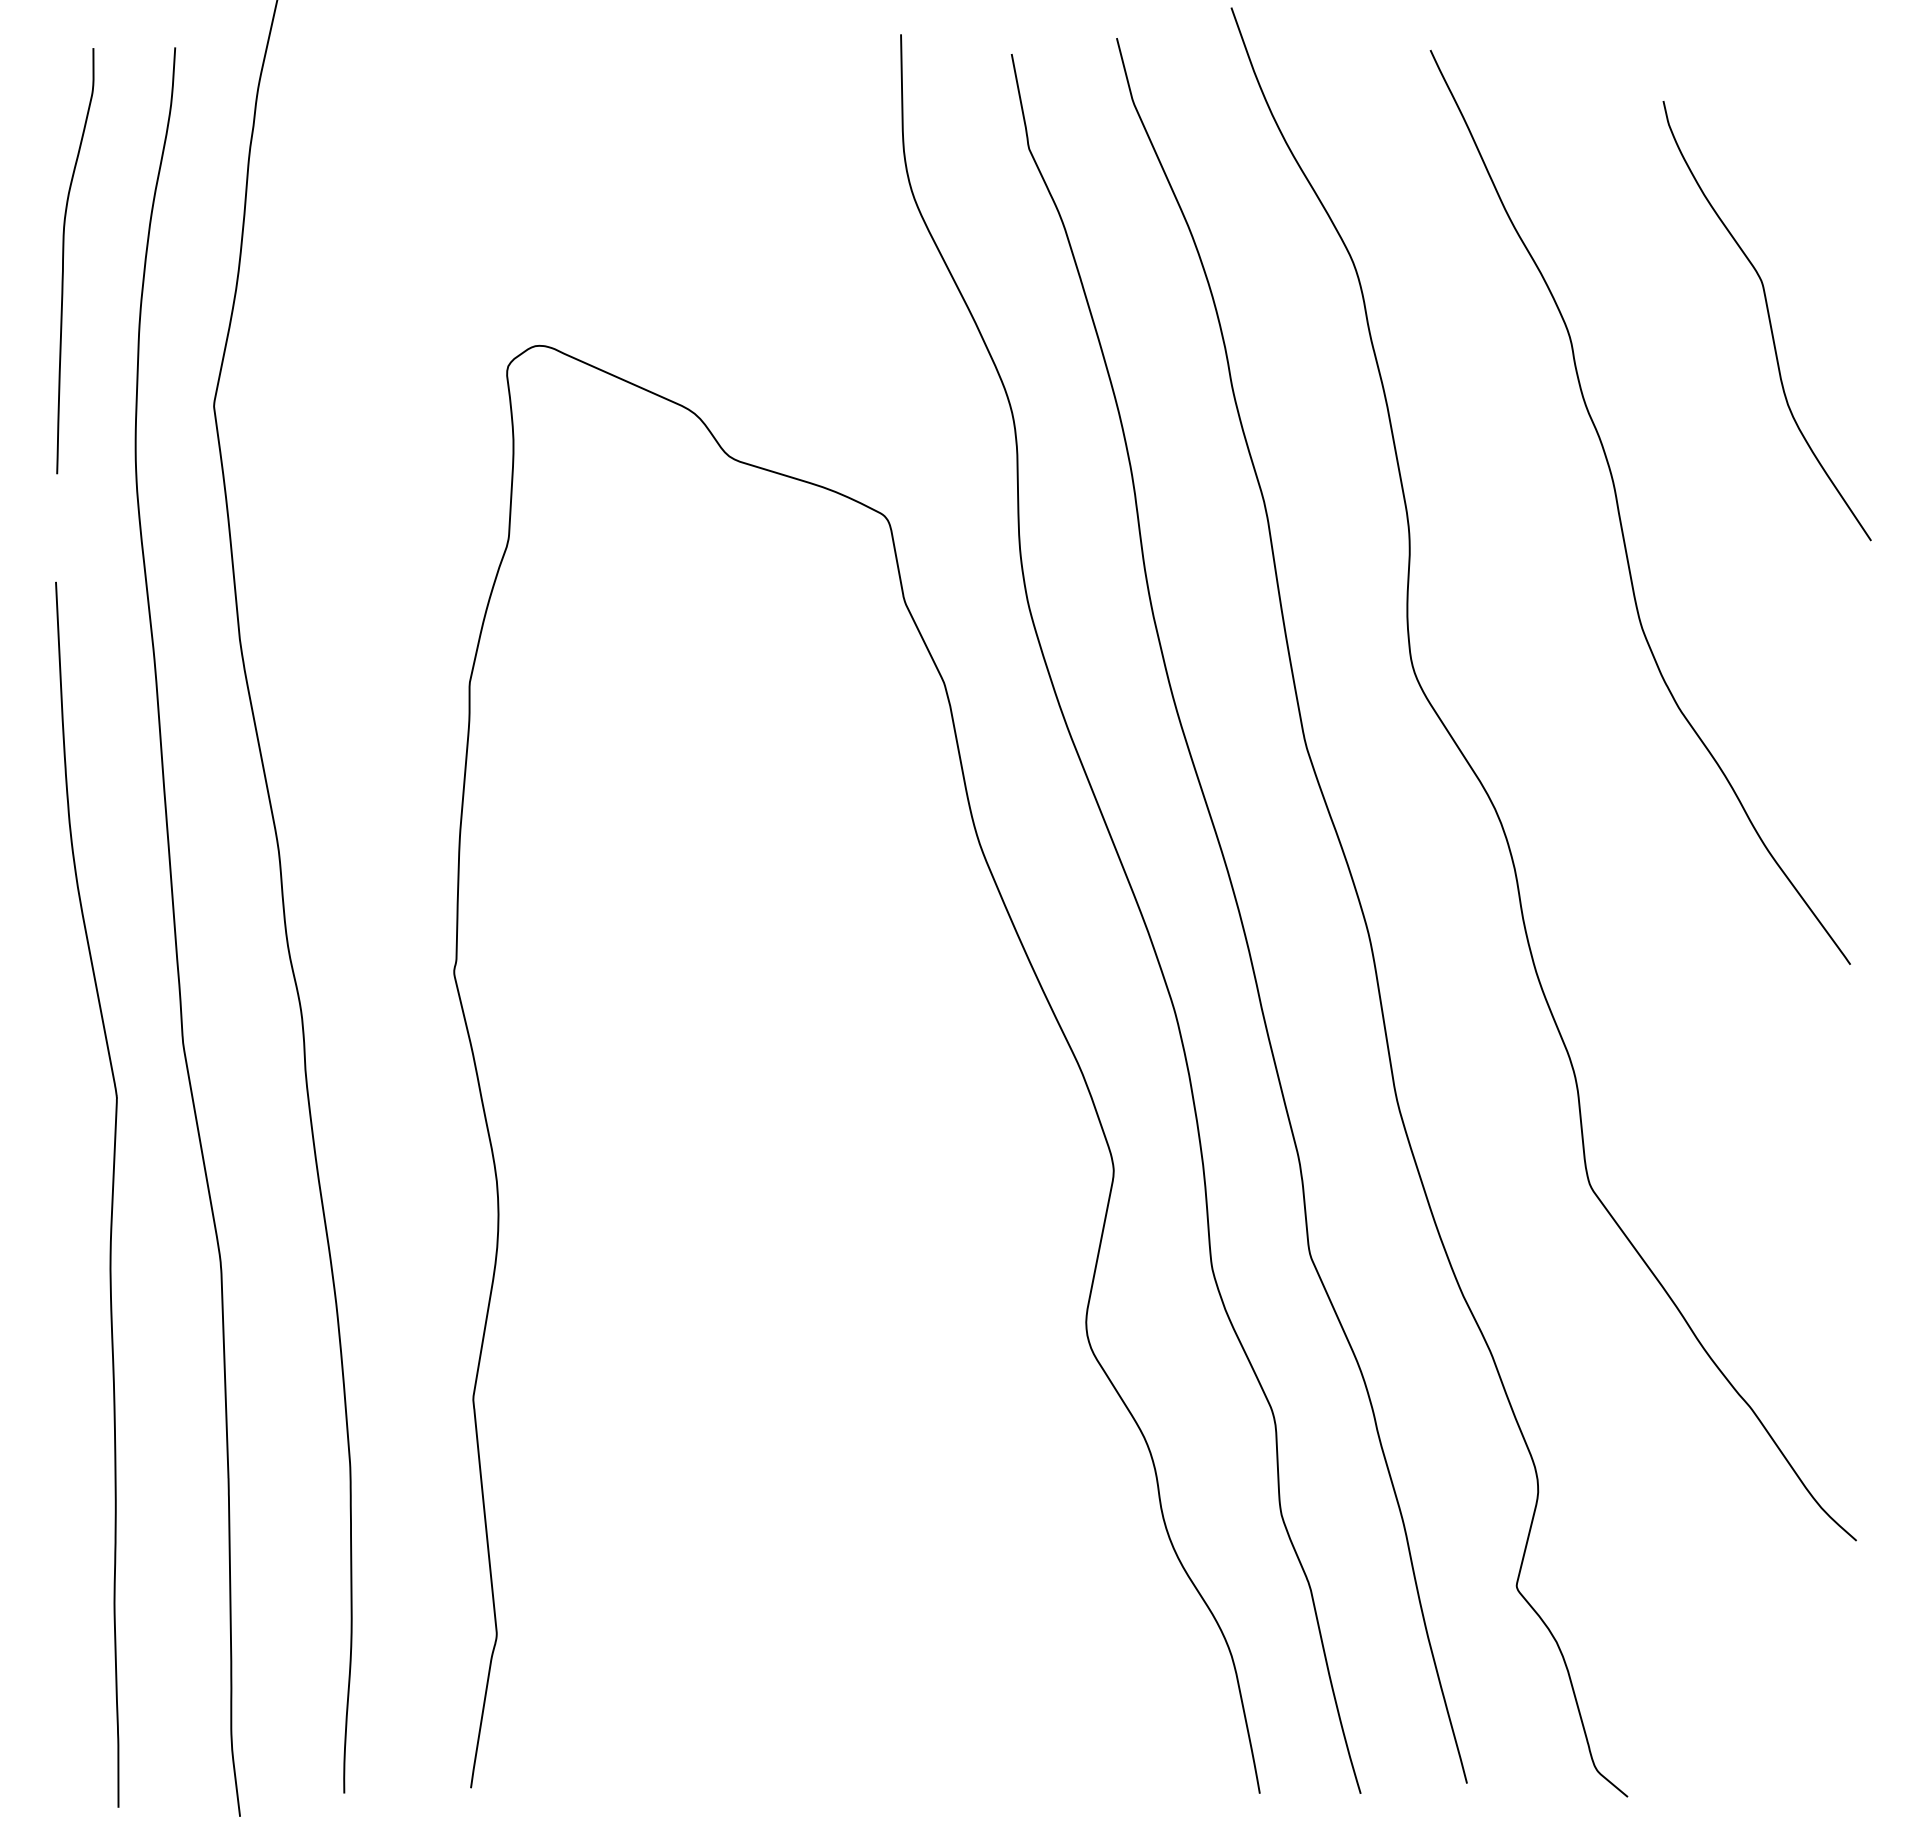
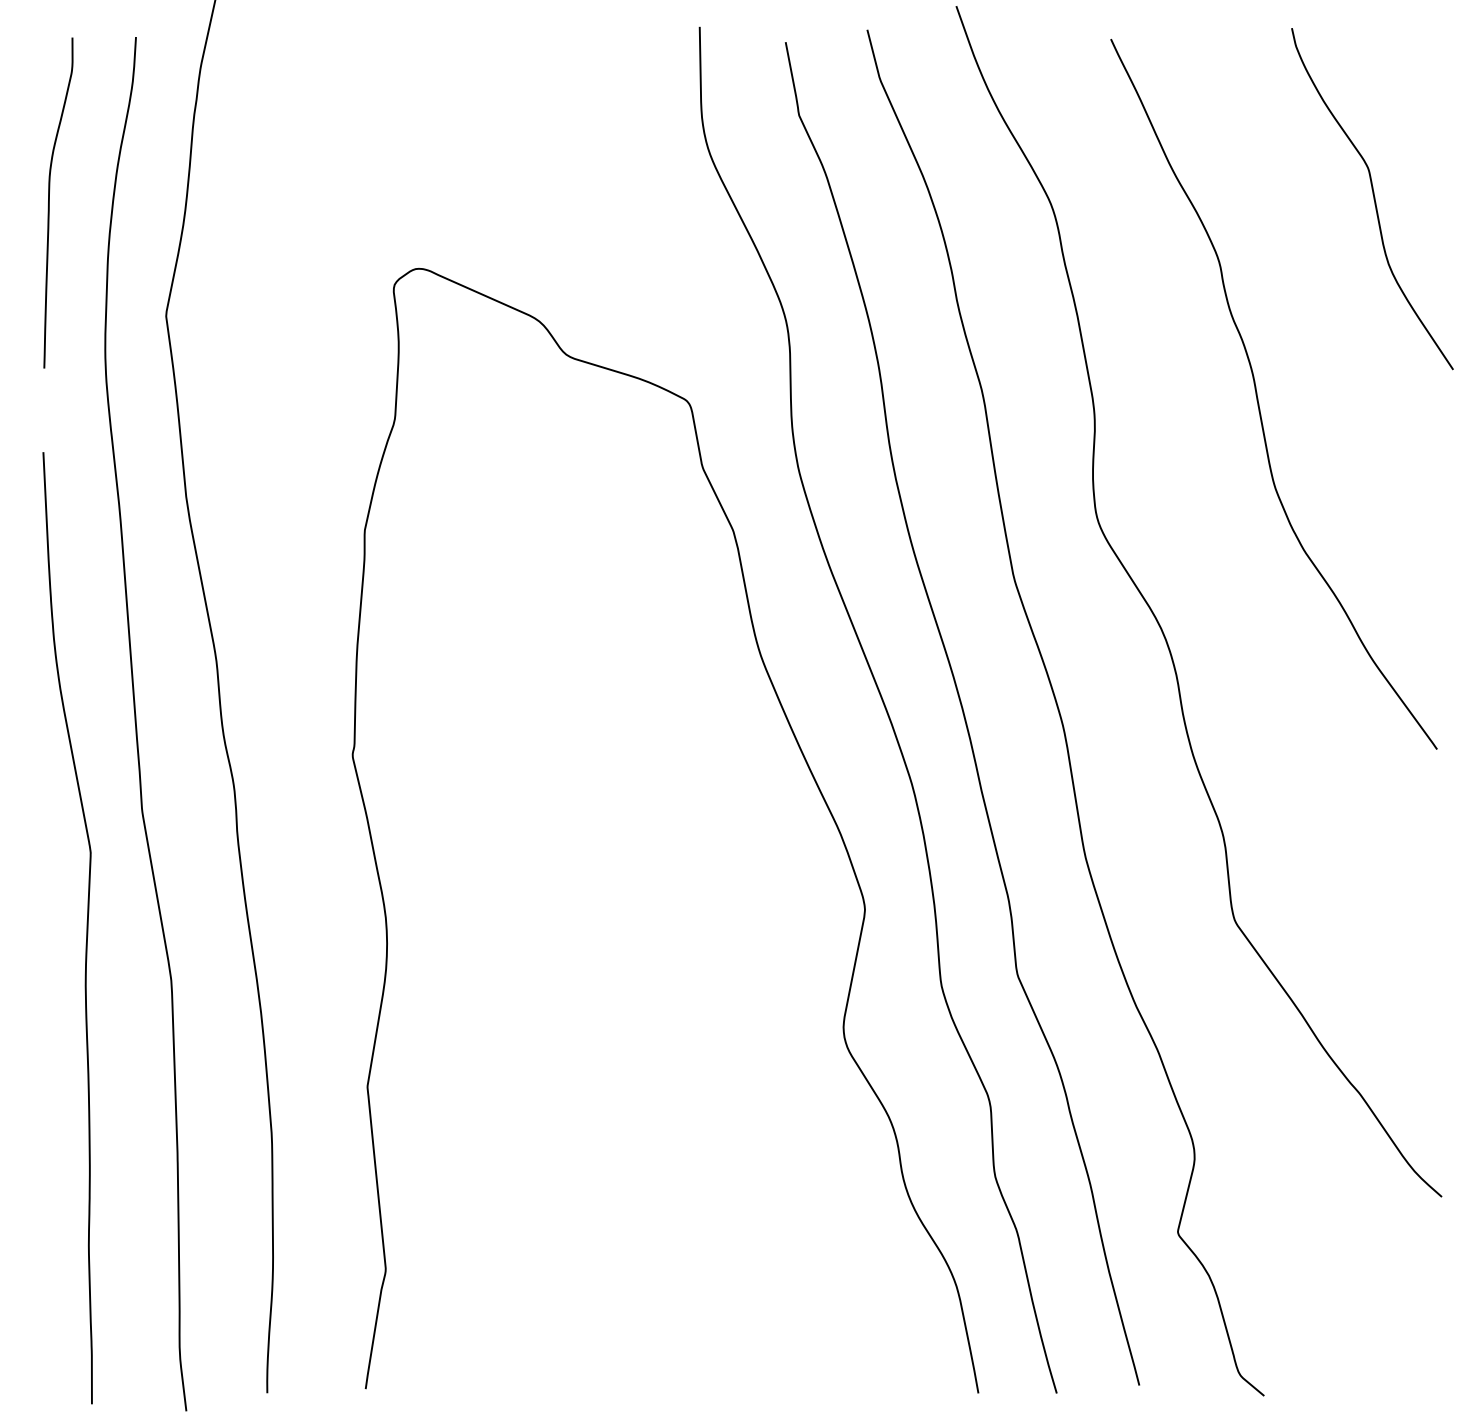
curve: (1768, 320) -> (1373, 198), moved

